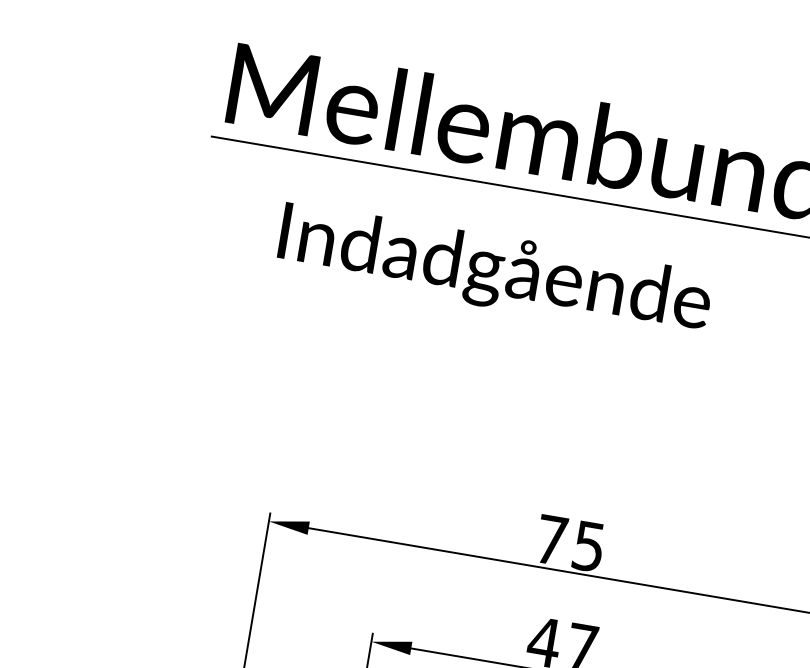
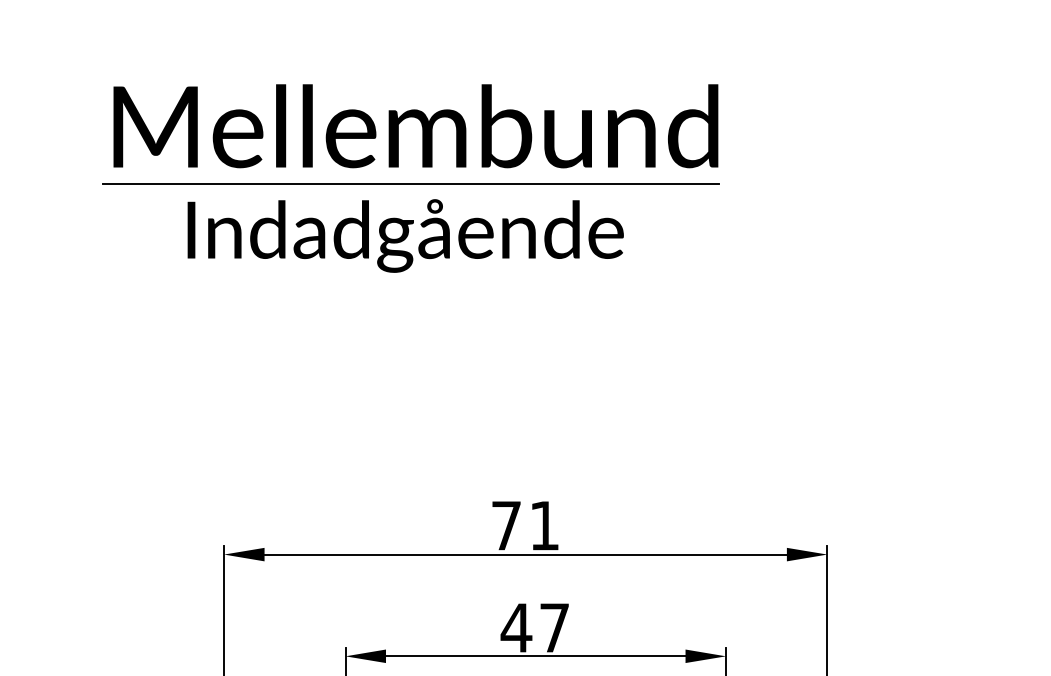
text: (494, 271) -> (405, 235), moved
text: (588, 546) -> (544, 525), 75 -> 71

